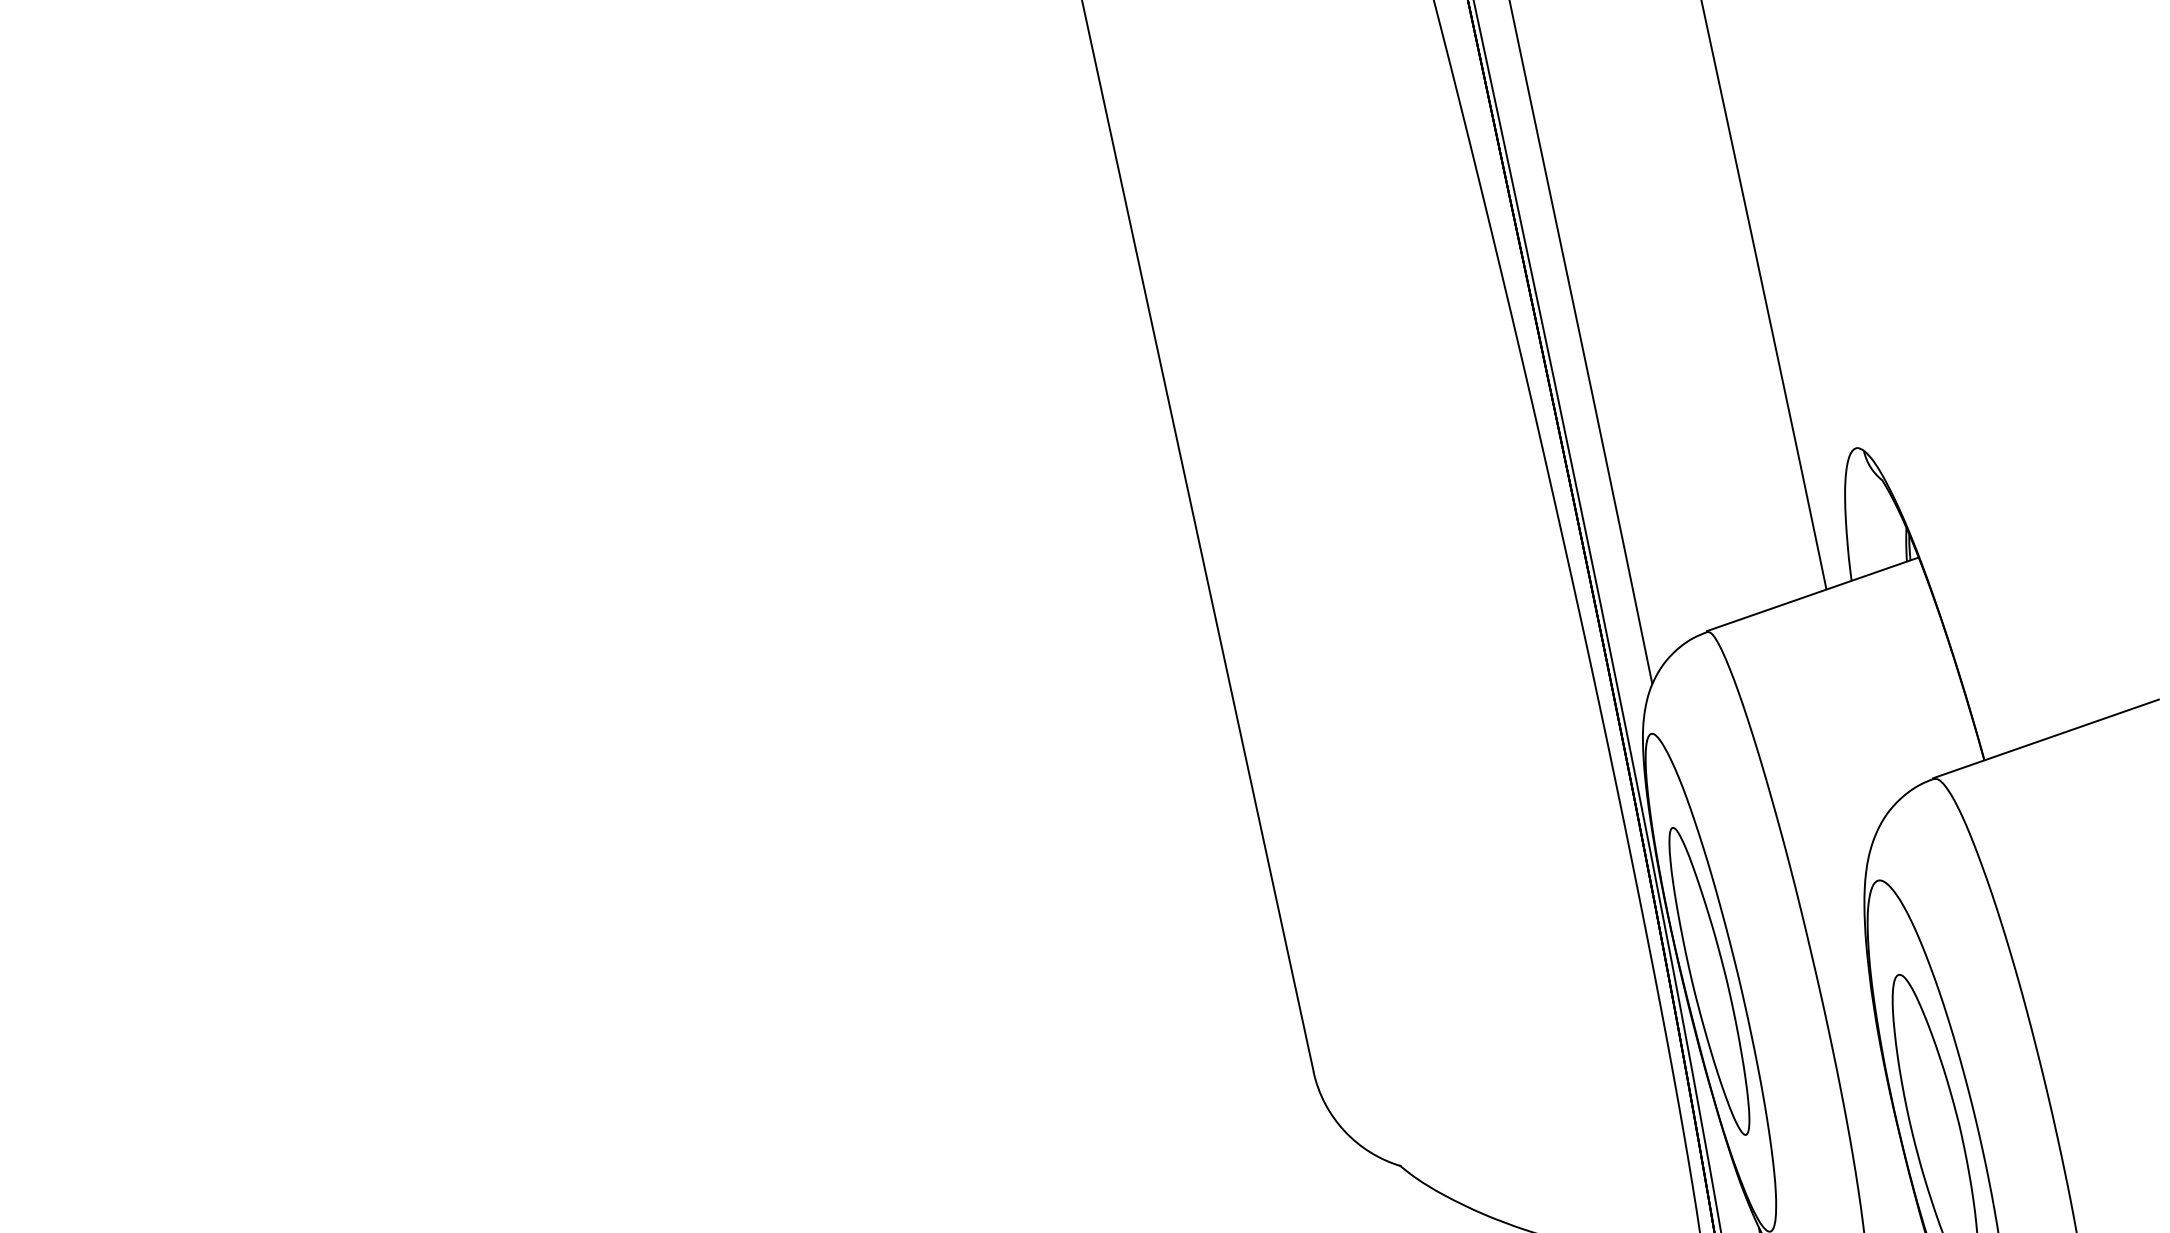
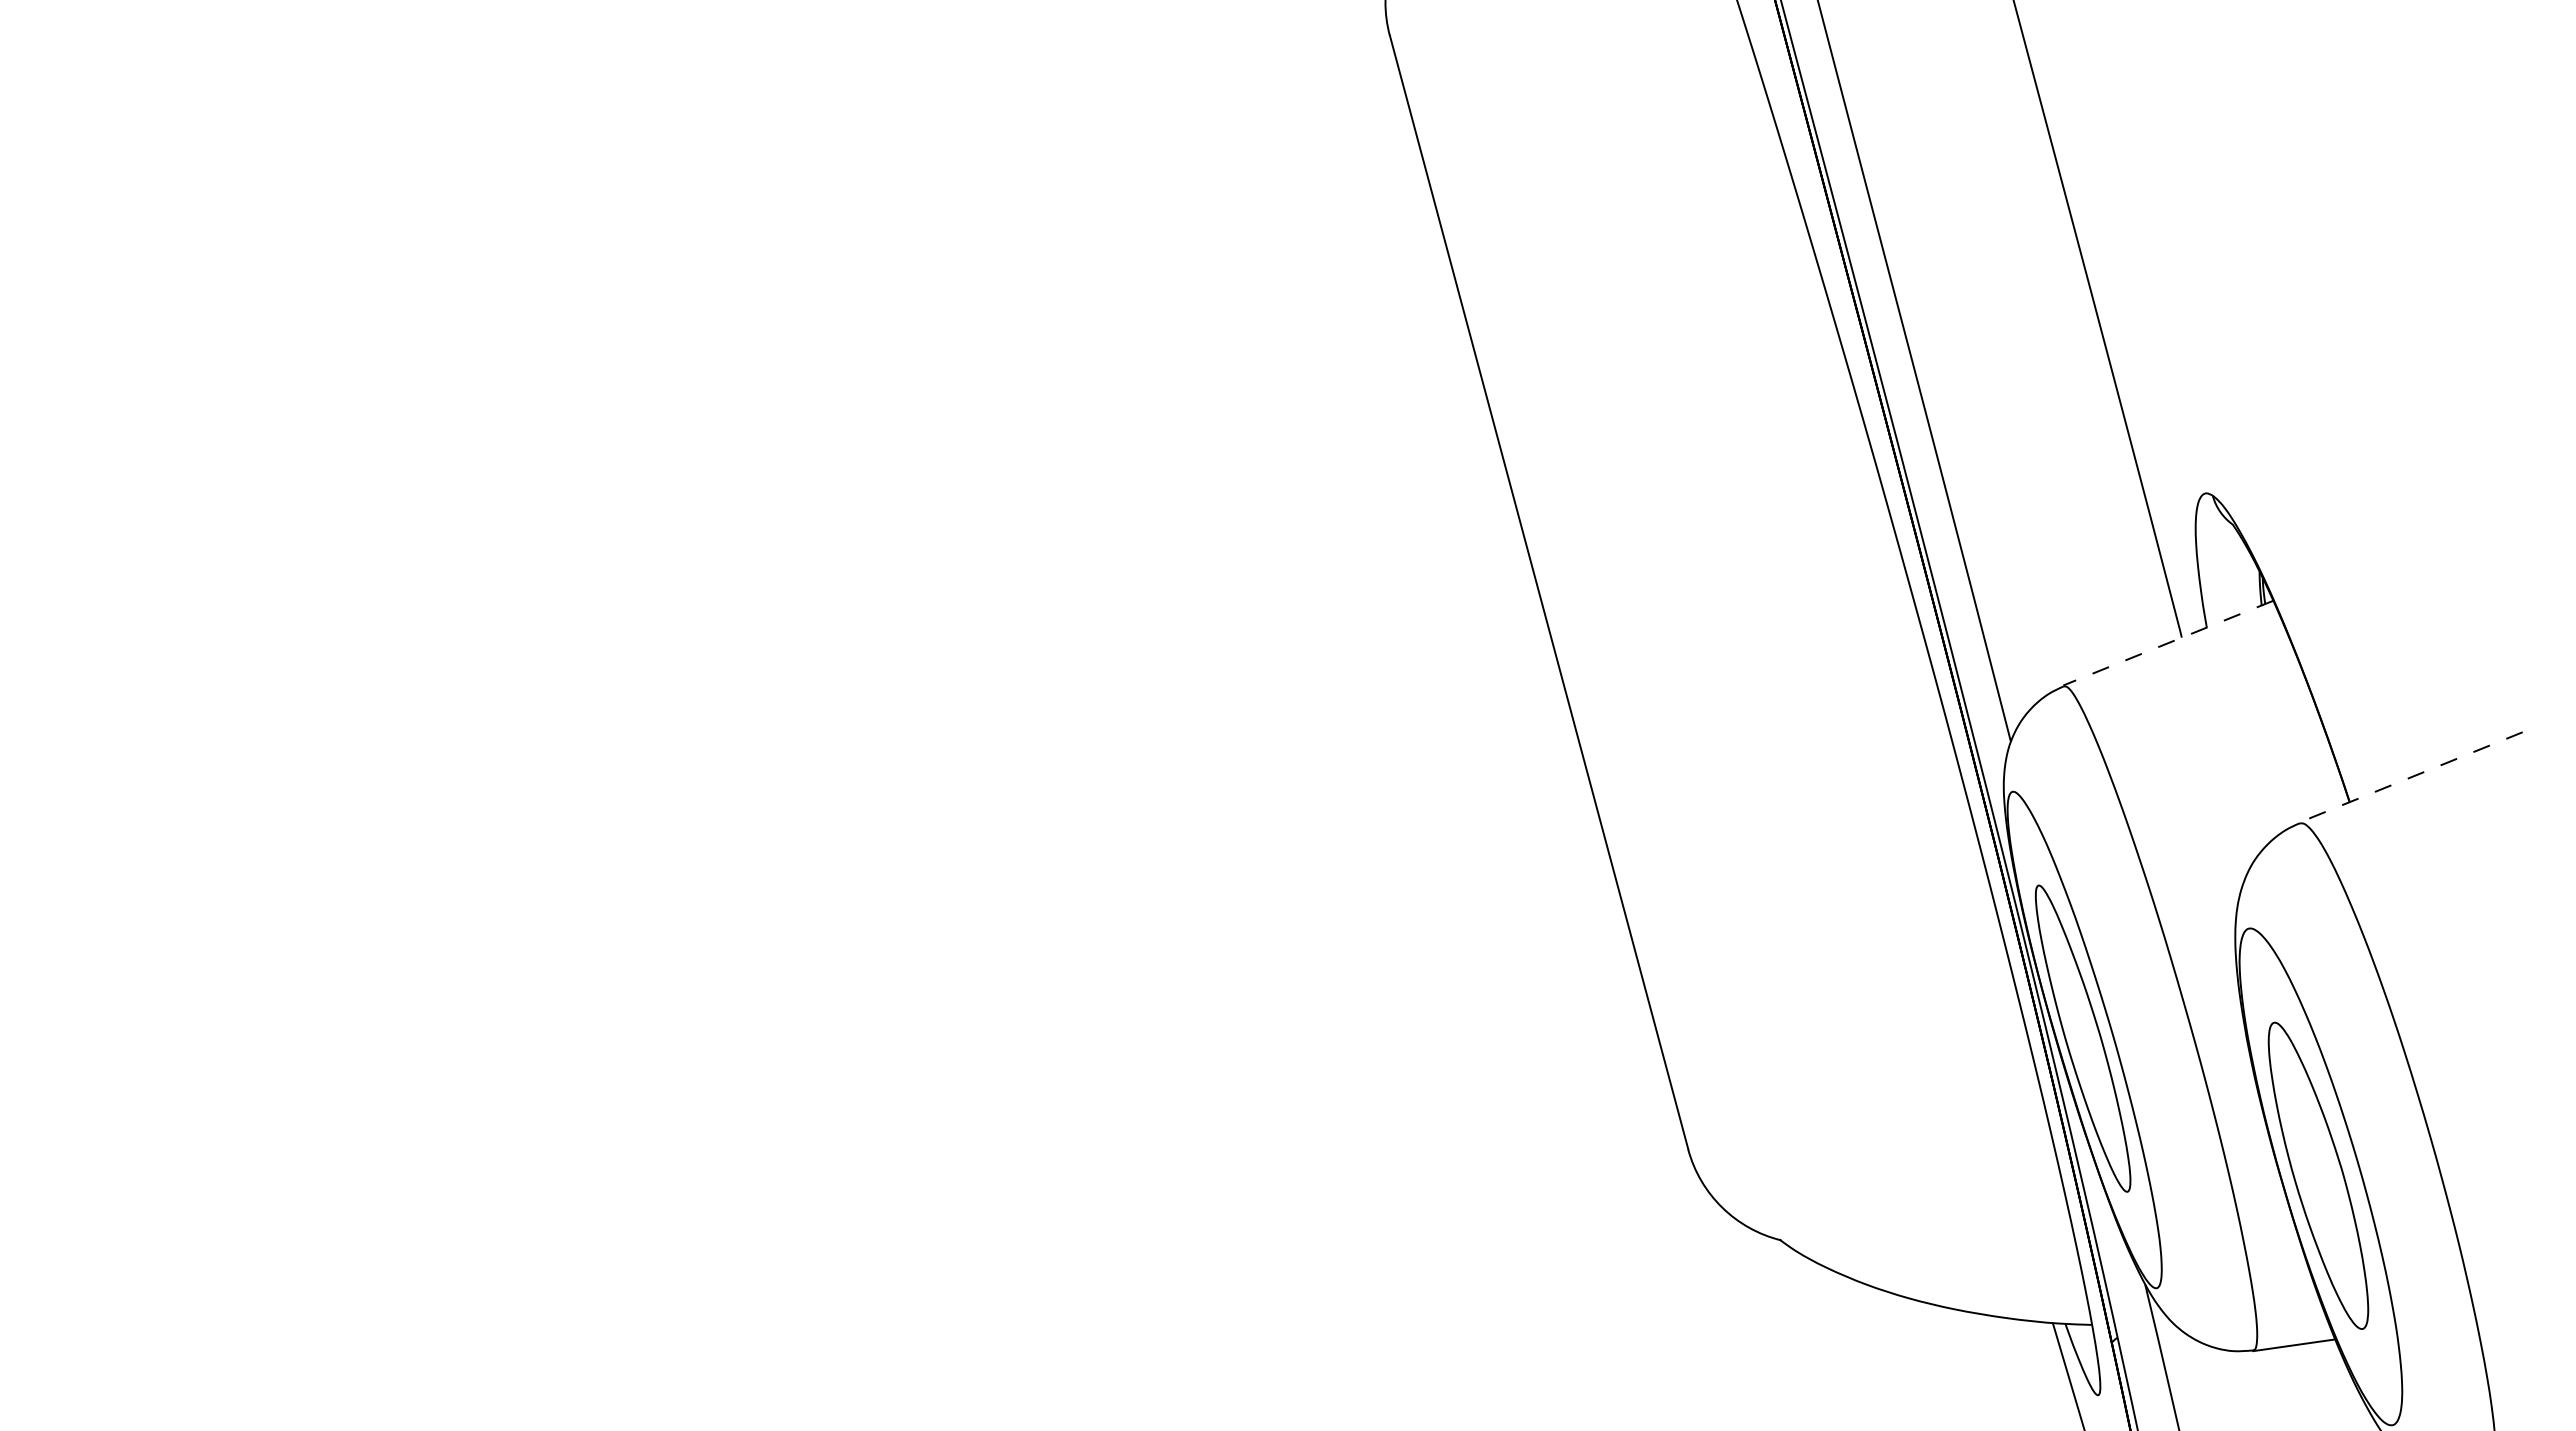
line: (1811, 594) -> (2167, 643), solid -> dashed
line: (2045, 738) -> (2410, 777), solid -> dashed

